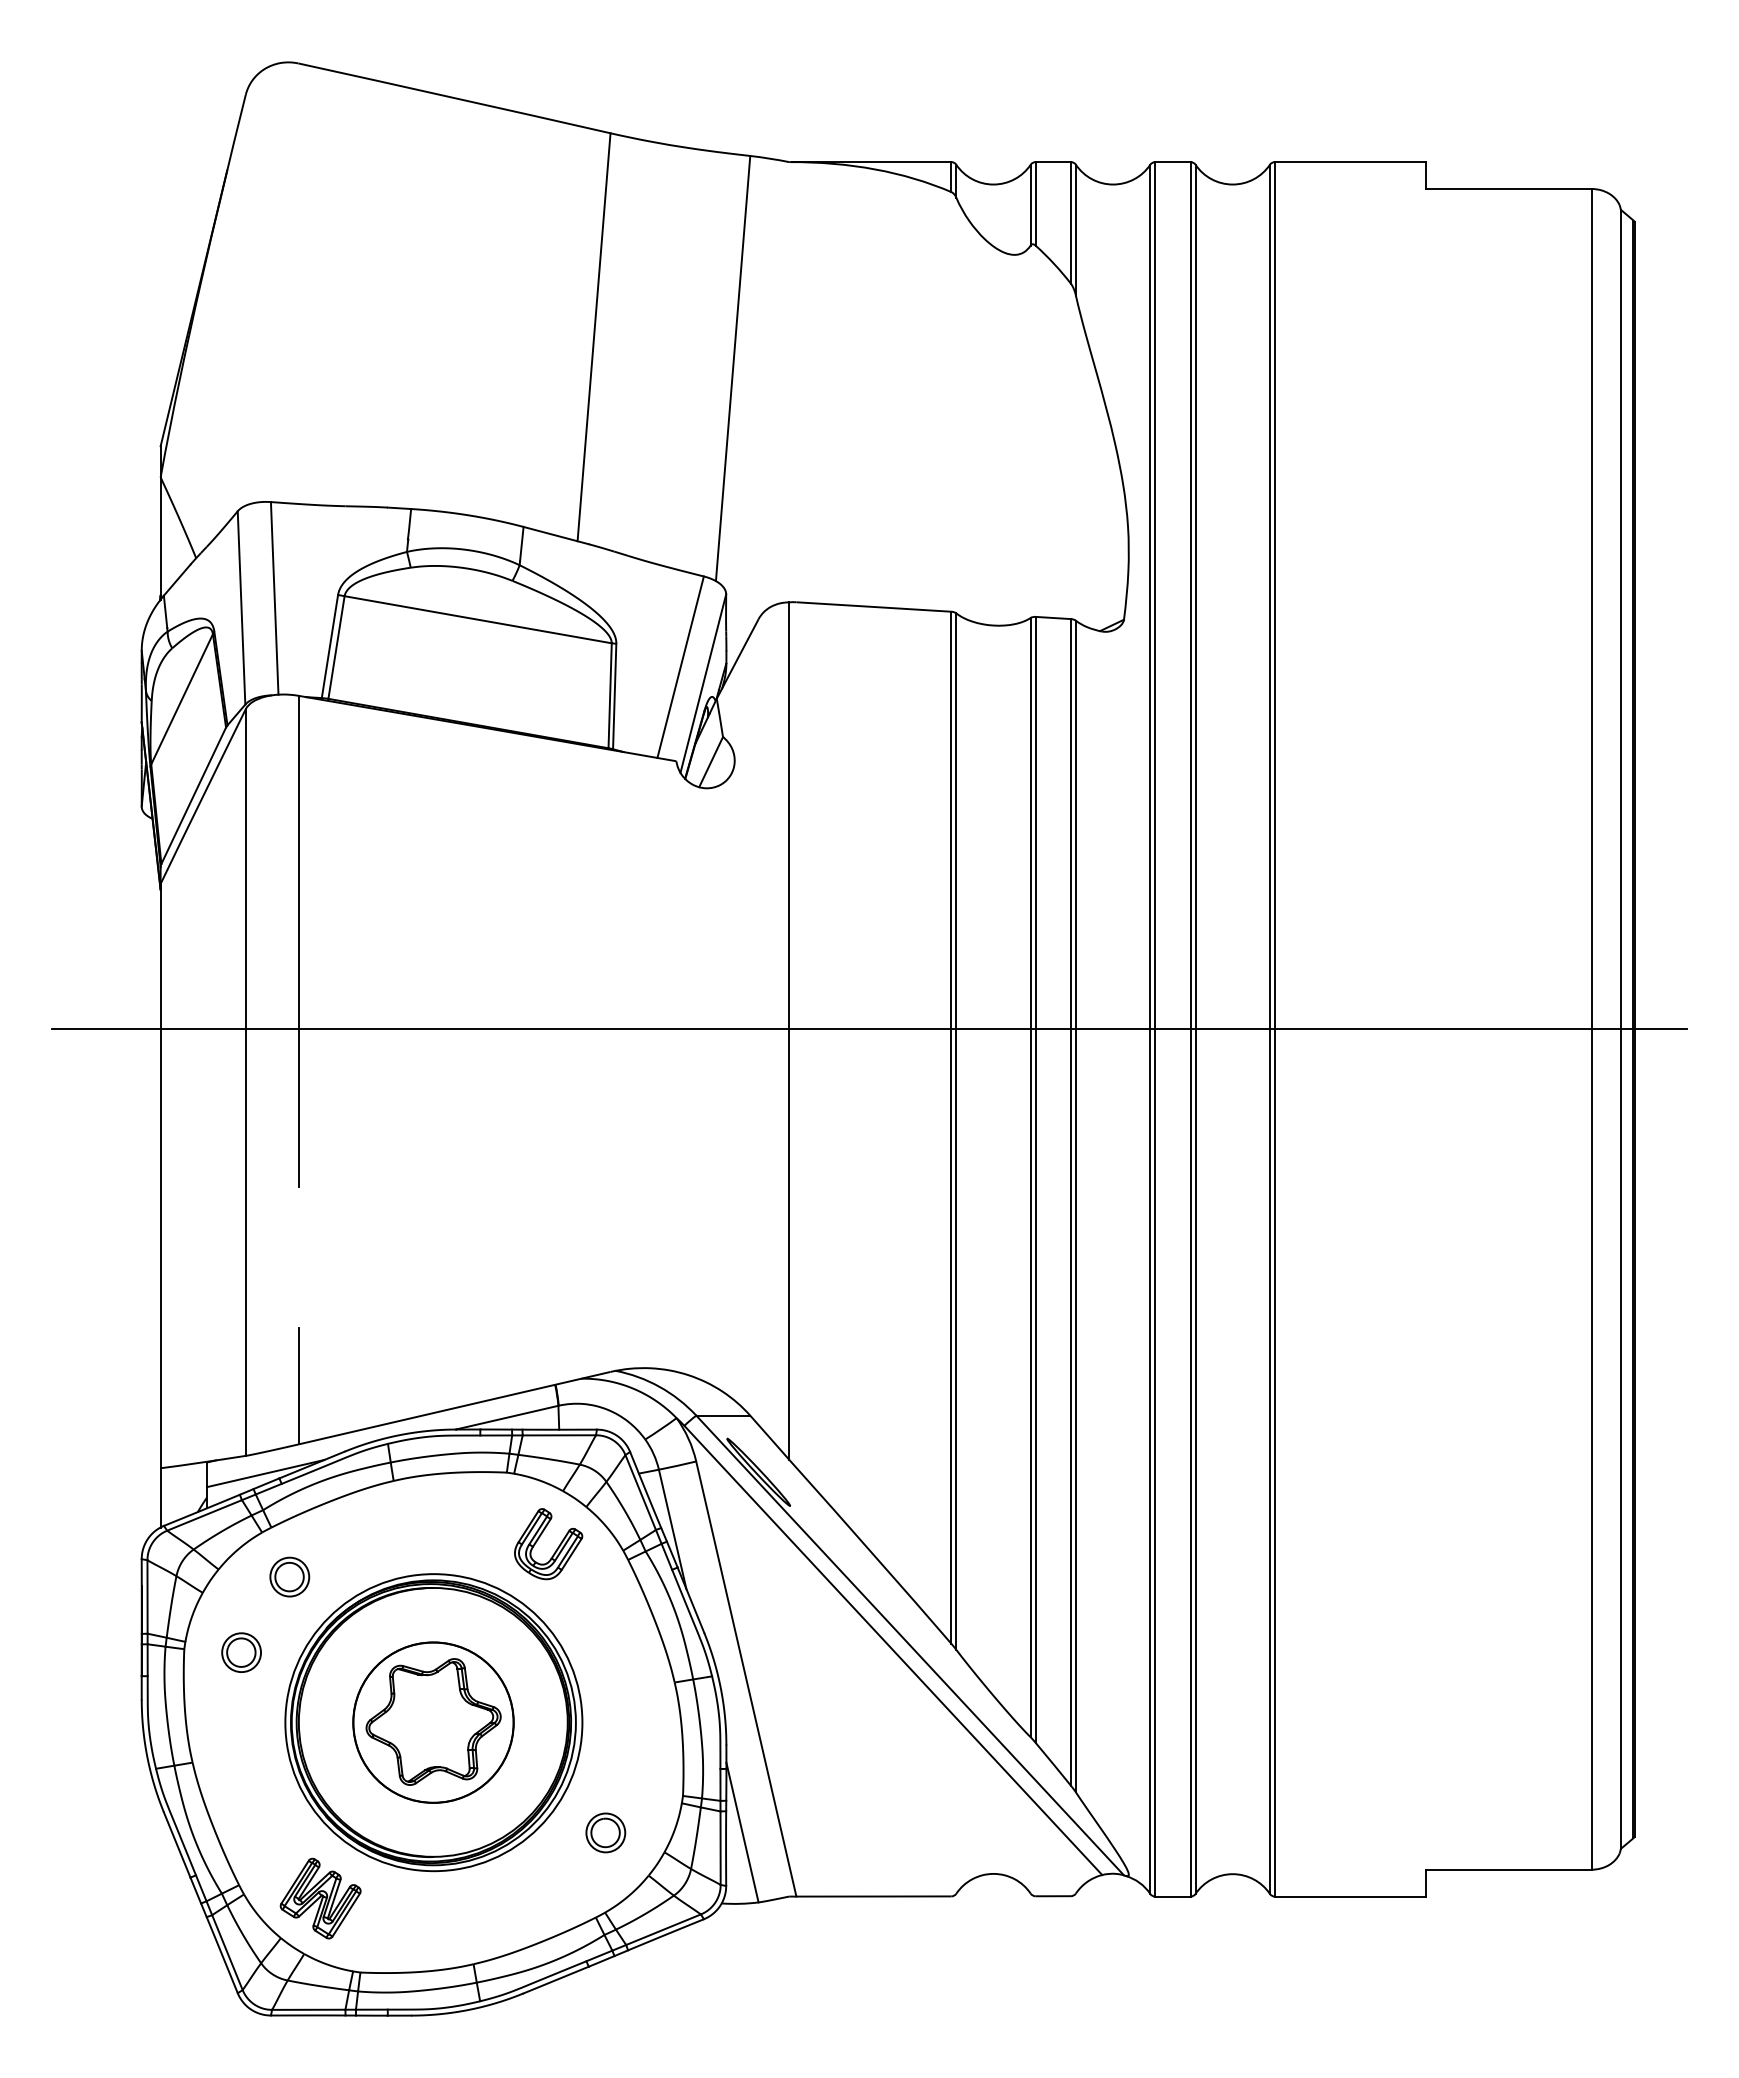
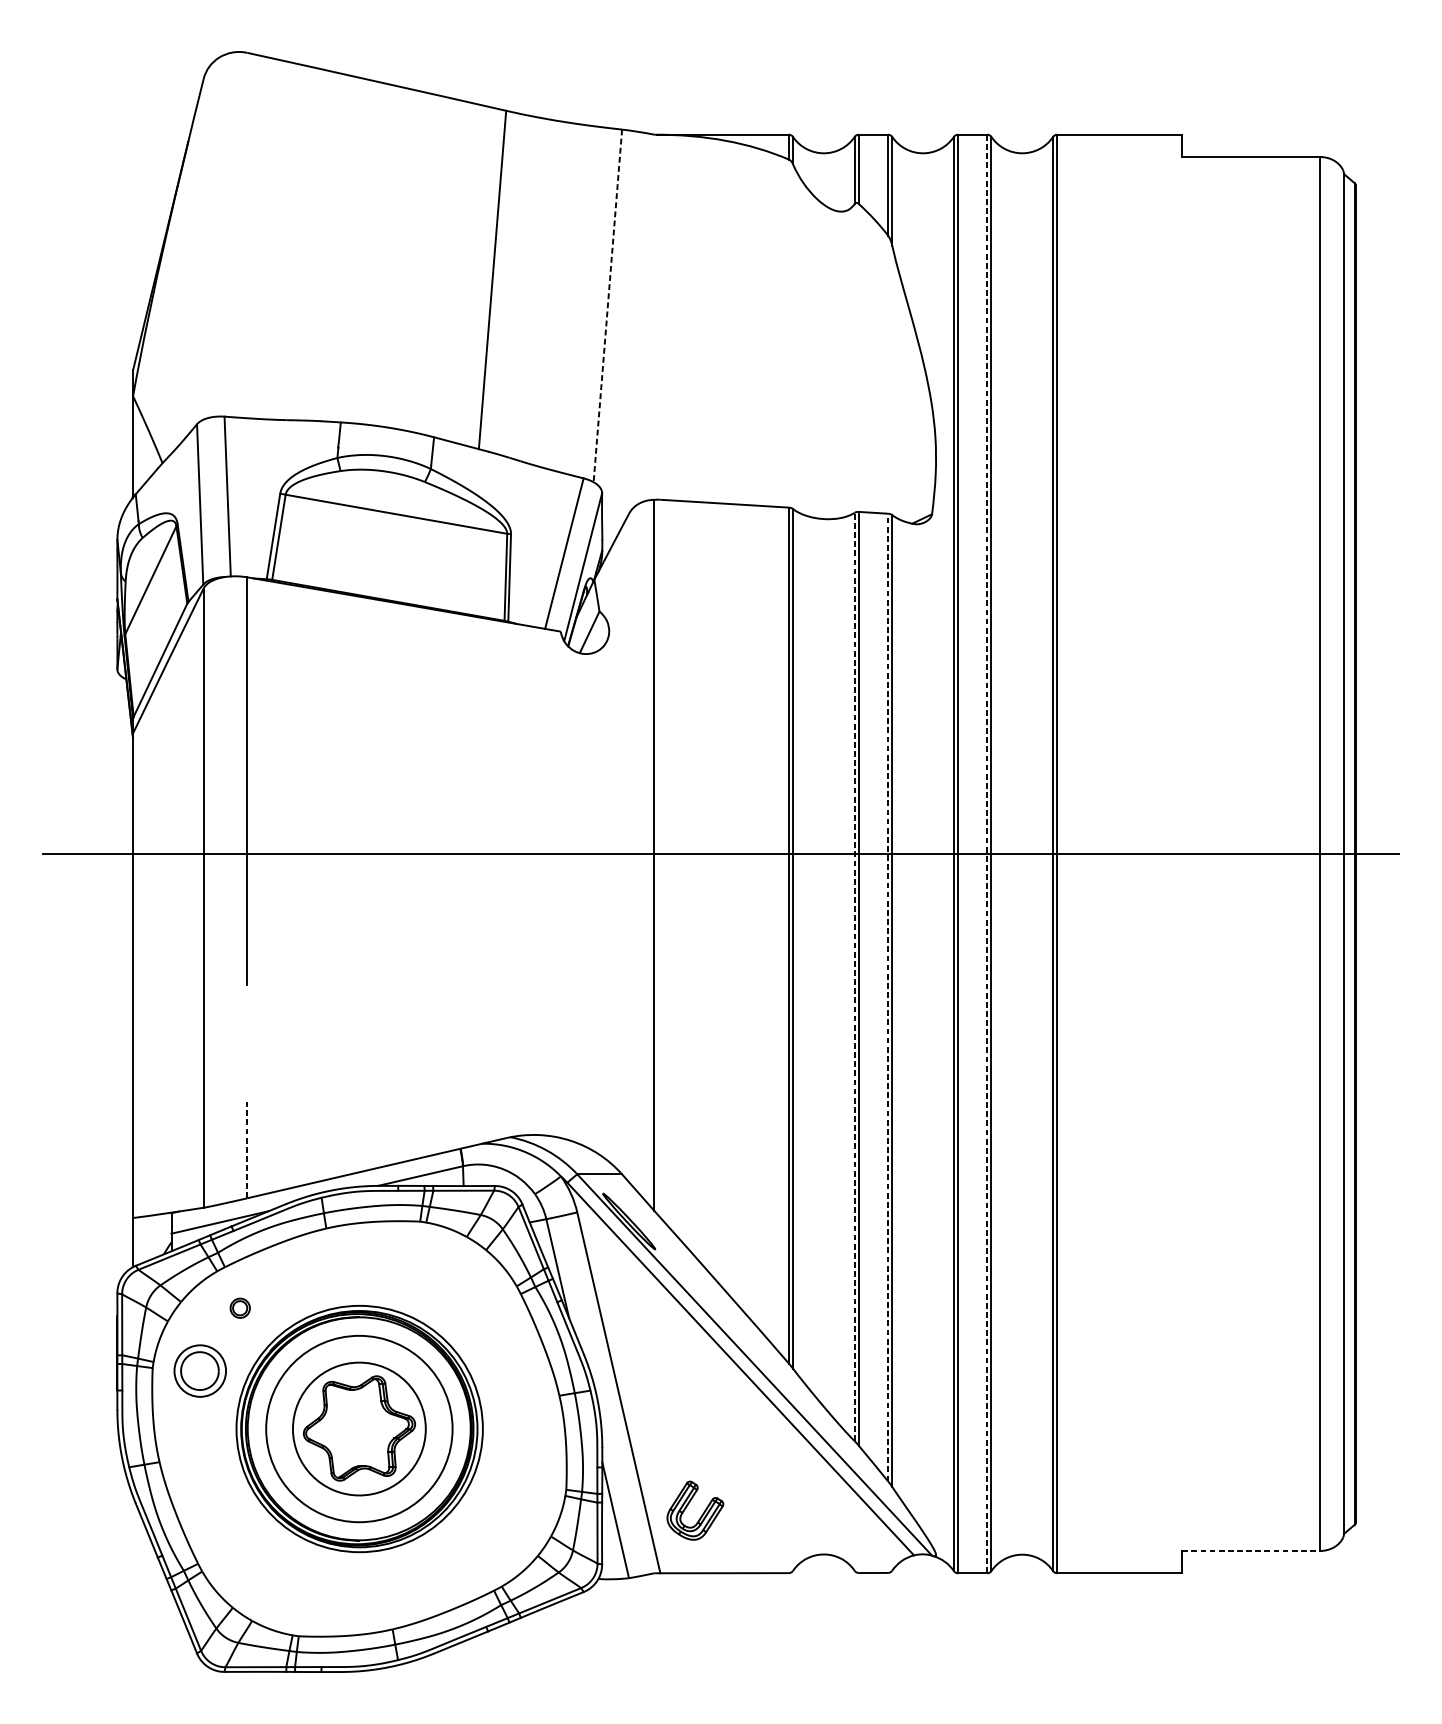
line: (733, 369) -> (608, 306), solid -> dashed
line: (1190, 1028) -> (987, 853), solid -> dashed
line: (1030, 1177) -> (854, 976), solid -> dashed
line: (1070, 1201) -> (887, 996), solid -> dashed
line: (298, 1385) -> (247, 1149), solid -> dashed
part: (556, 1548) -> (701, 1514), moved
part: (289, 1576) -> (239, 1307), size x0.6
part: (241, 1652) -> (200, 1370), size x1.6
circle: (433, 1722) -> (359, 1428), size x1.4
part: (605, 1832) -> (502, 1520), removed
line: (1508, 1869) -> (1250, 1550), solid -> dashed
part: (320, 1898) -> (265, 1574), removed

